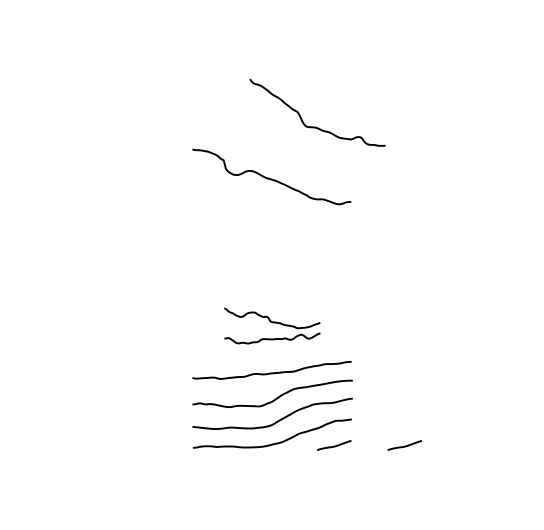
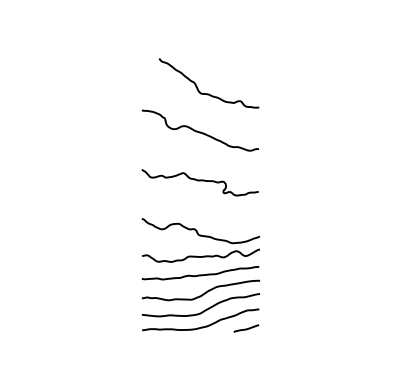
curve: (316, 126) -> (208, 93), moved
curve: (270, 246) -> (199, 181), added
part: (272, 326) -> (200, 240), size x1.67
curve: (404, 445) -> (298, 328), removed

